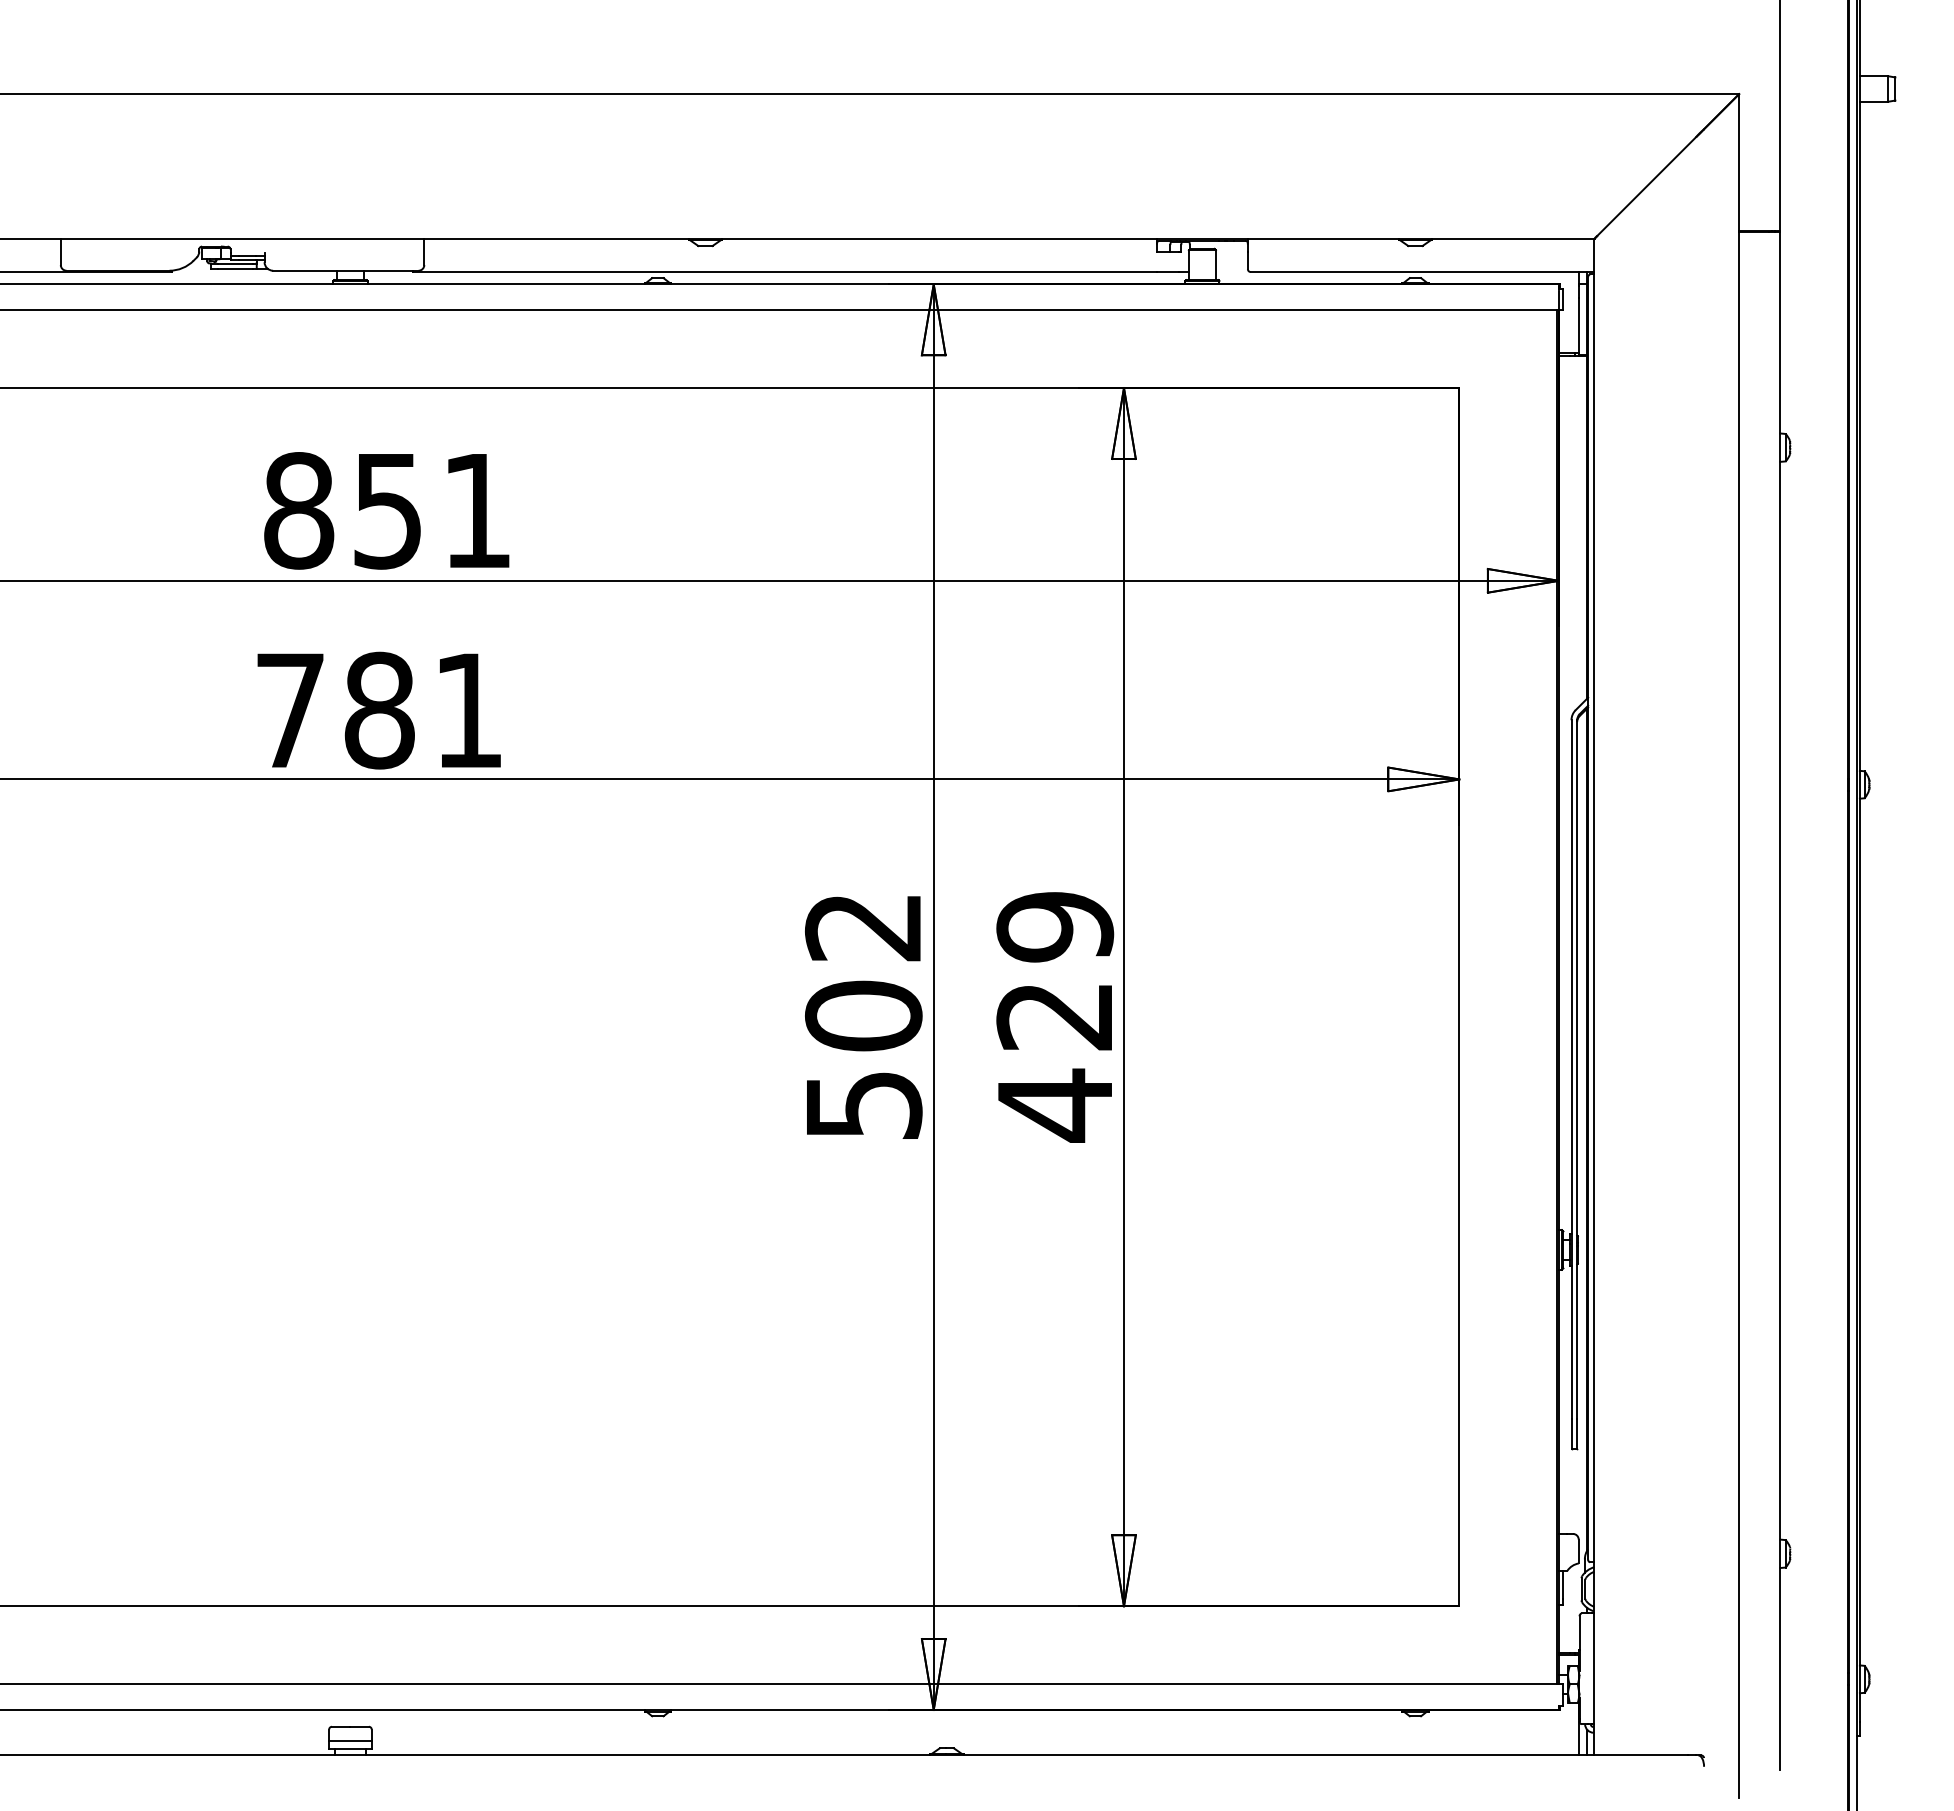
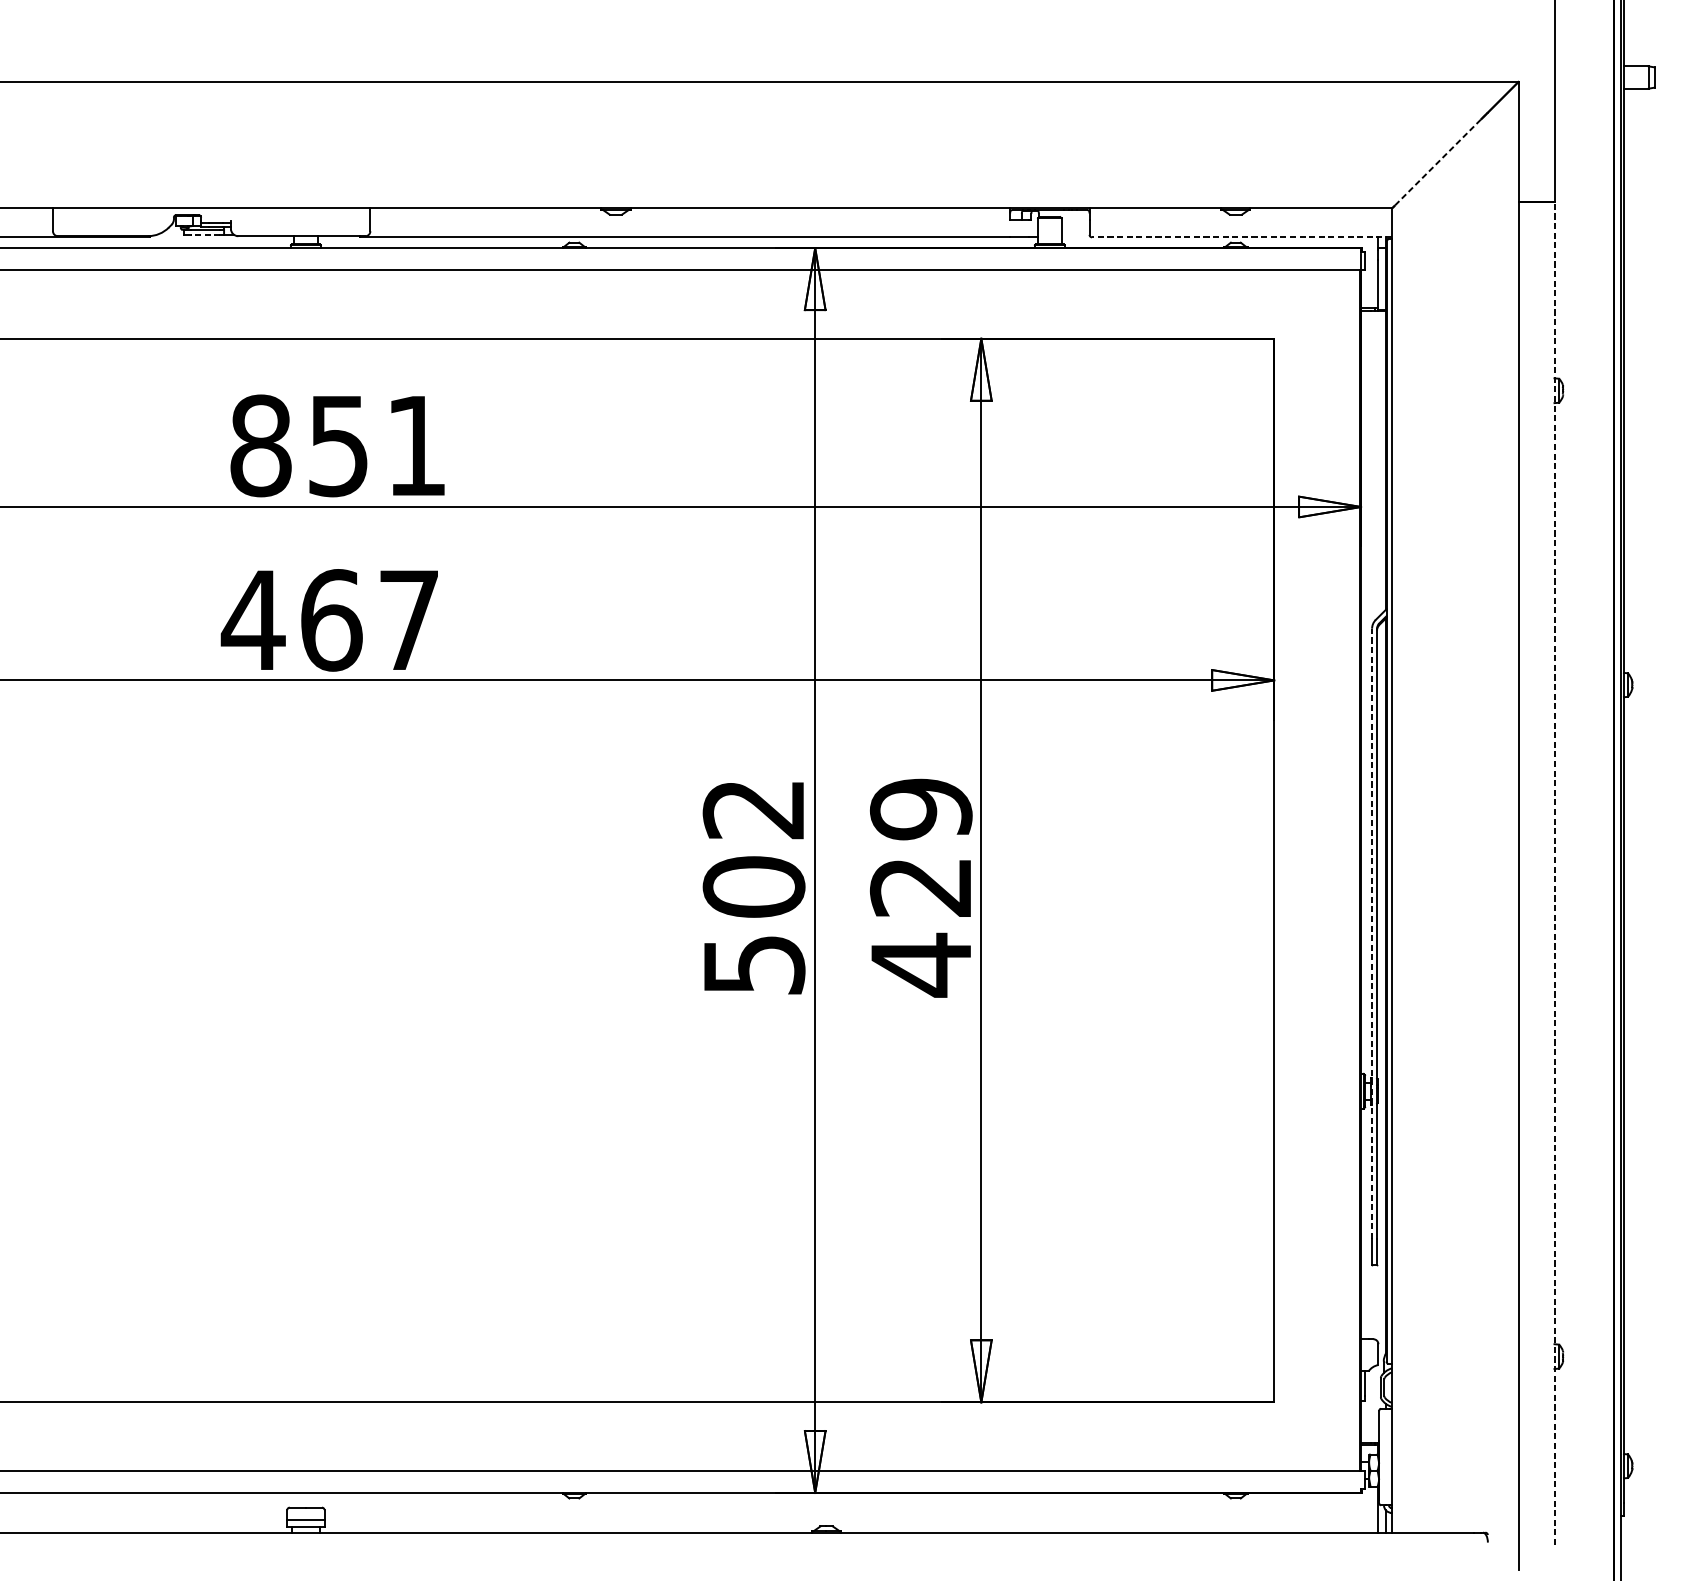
line: (1646, 186) -> (1437, 162), solid -> dashed
line: (234, 269) -> (204, 235), solid -> dashed
line: (1422, 272) -> (1242, 237), solid -> dashed
text: (377, 710) -> (329, 620), 781 -> 467
line: (1780, 1000) -> (1554, 873), solid -> dashed
line: (1571, 1069) -> (1372, 933), solid -> dashed

